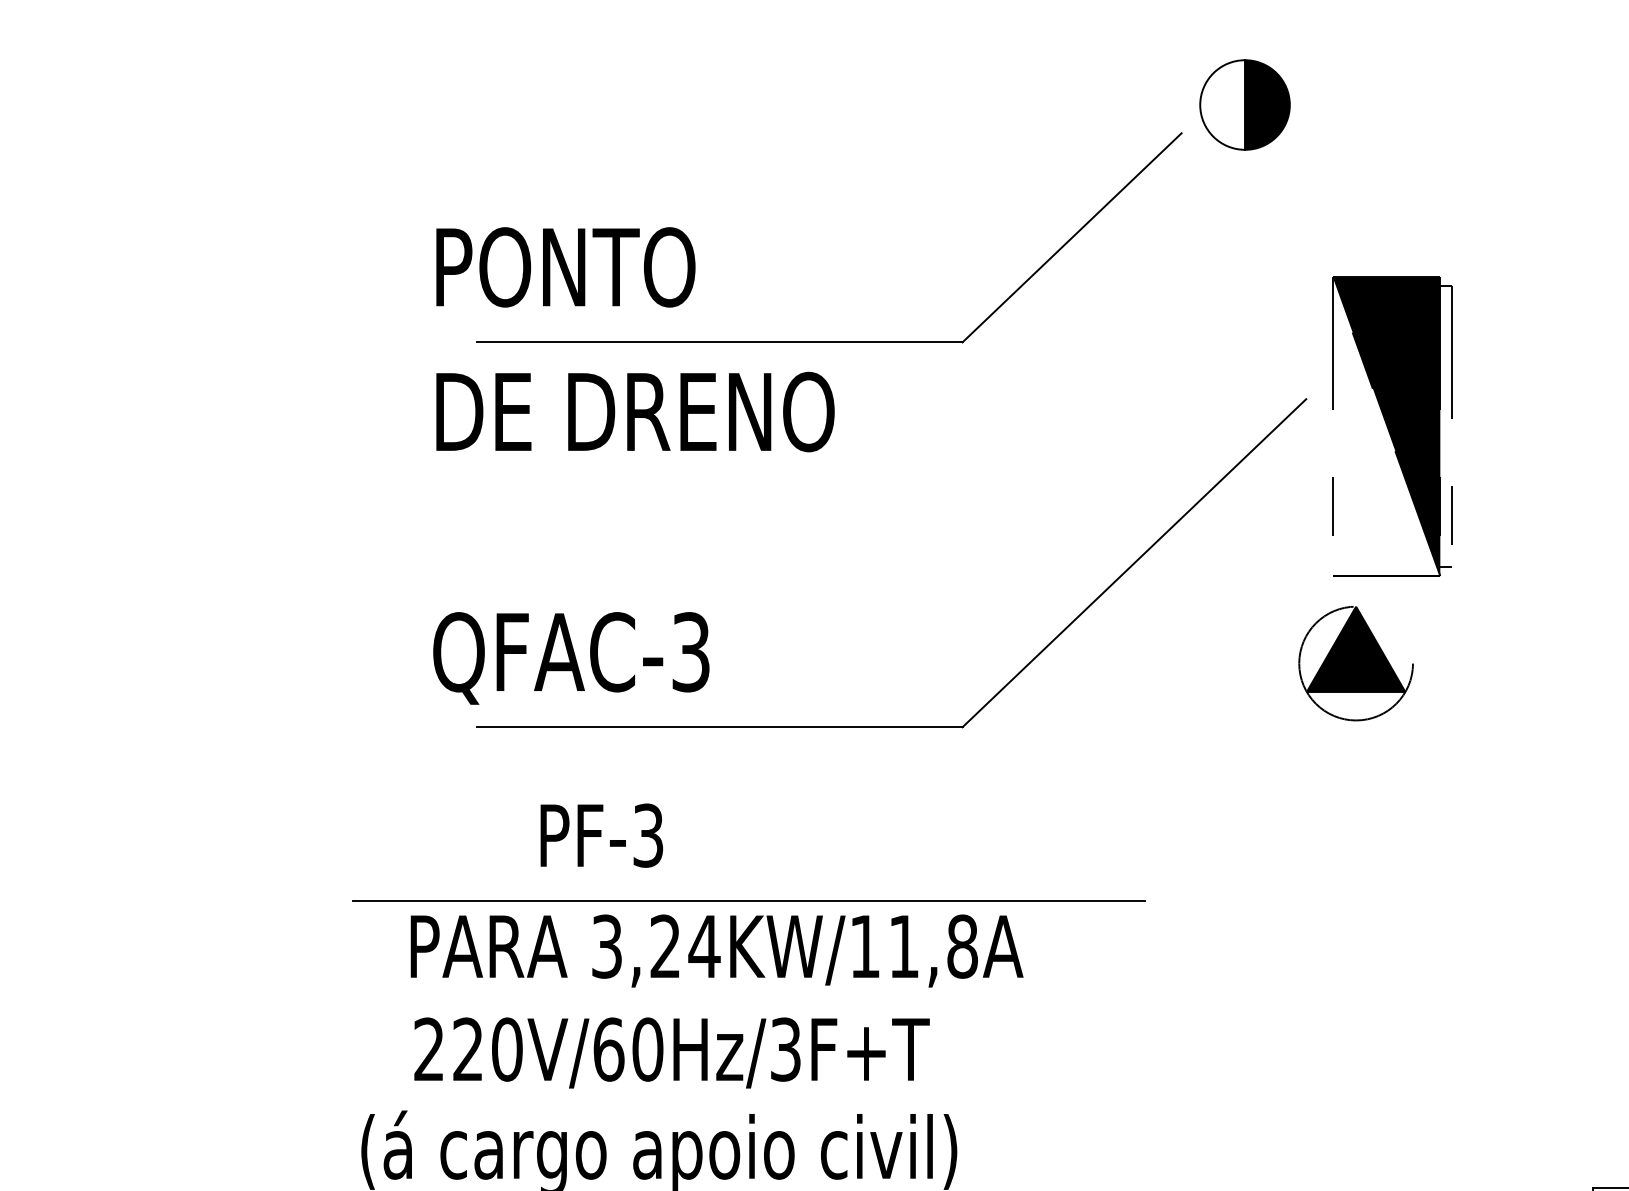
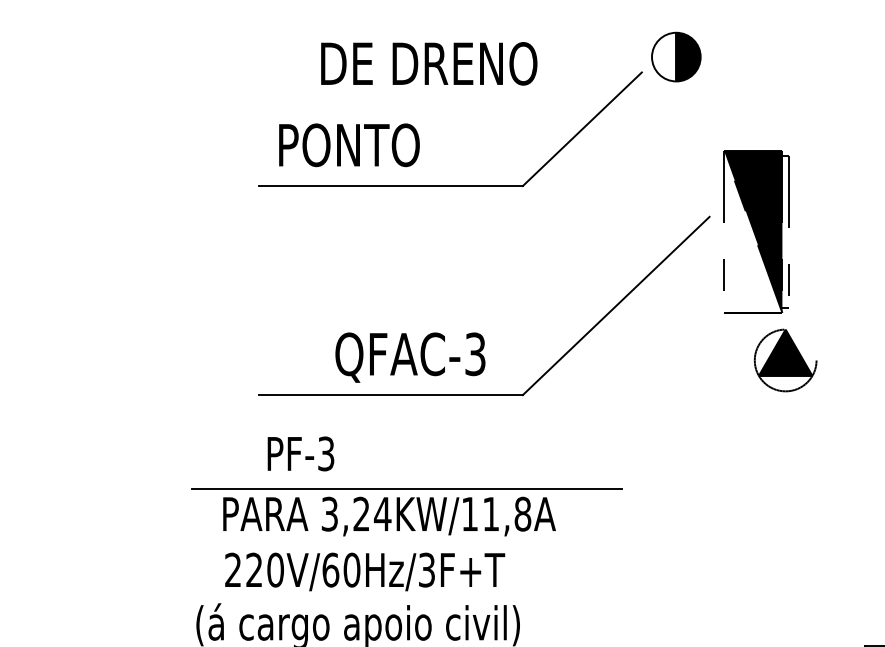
text: (565, 267) -> (349, 145), moved
text: (635, 411) -> (429, 63), moved
text: (571, 658) -> (410, 357), moved
part: (1355, 663) -> (785, 360), moved
text: (600, 834) -> (300, 453), moved

